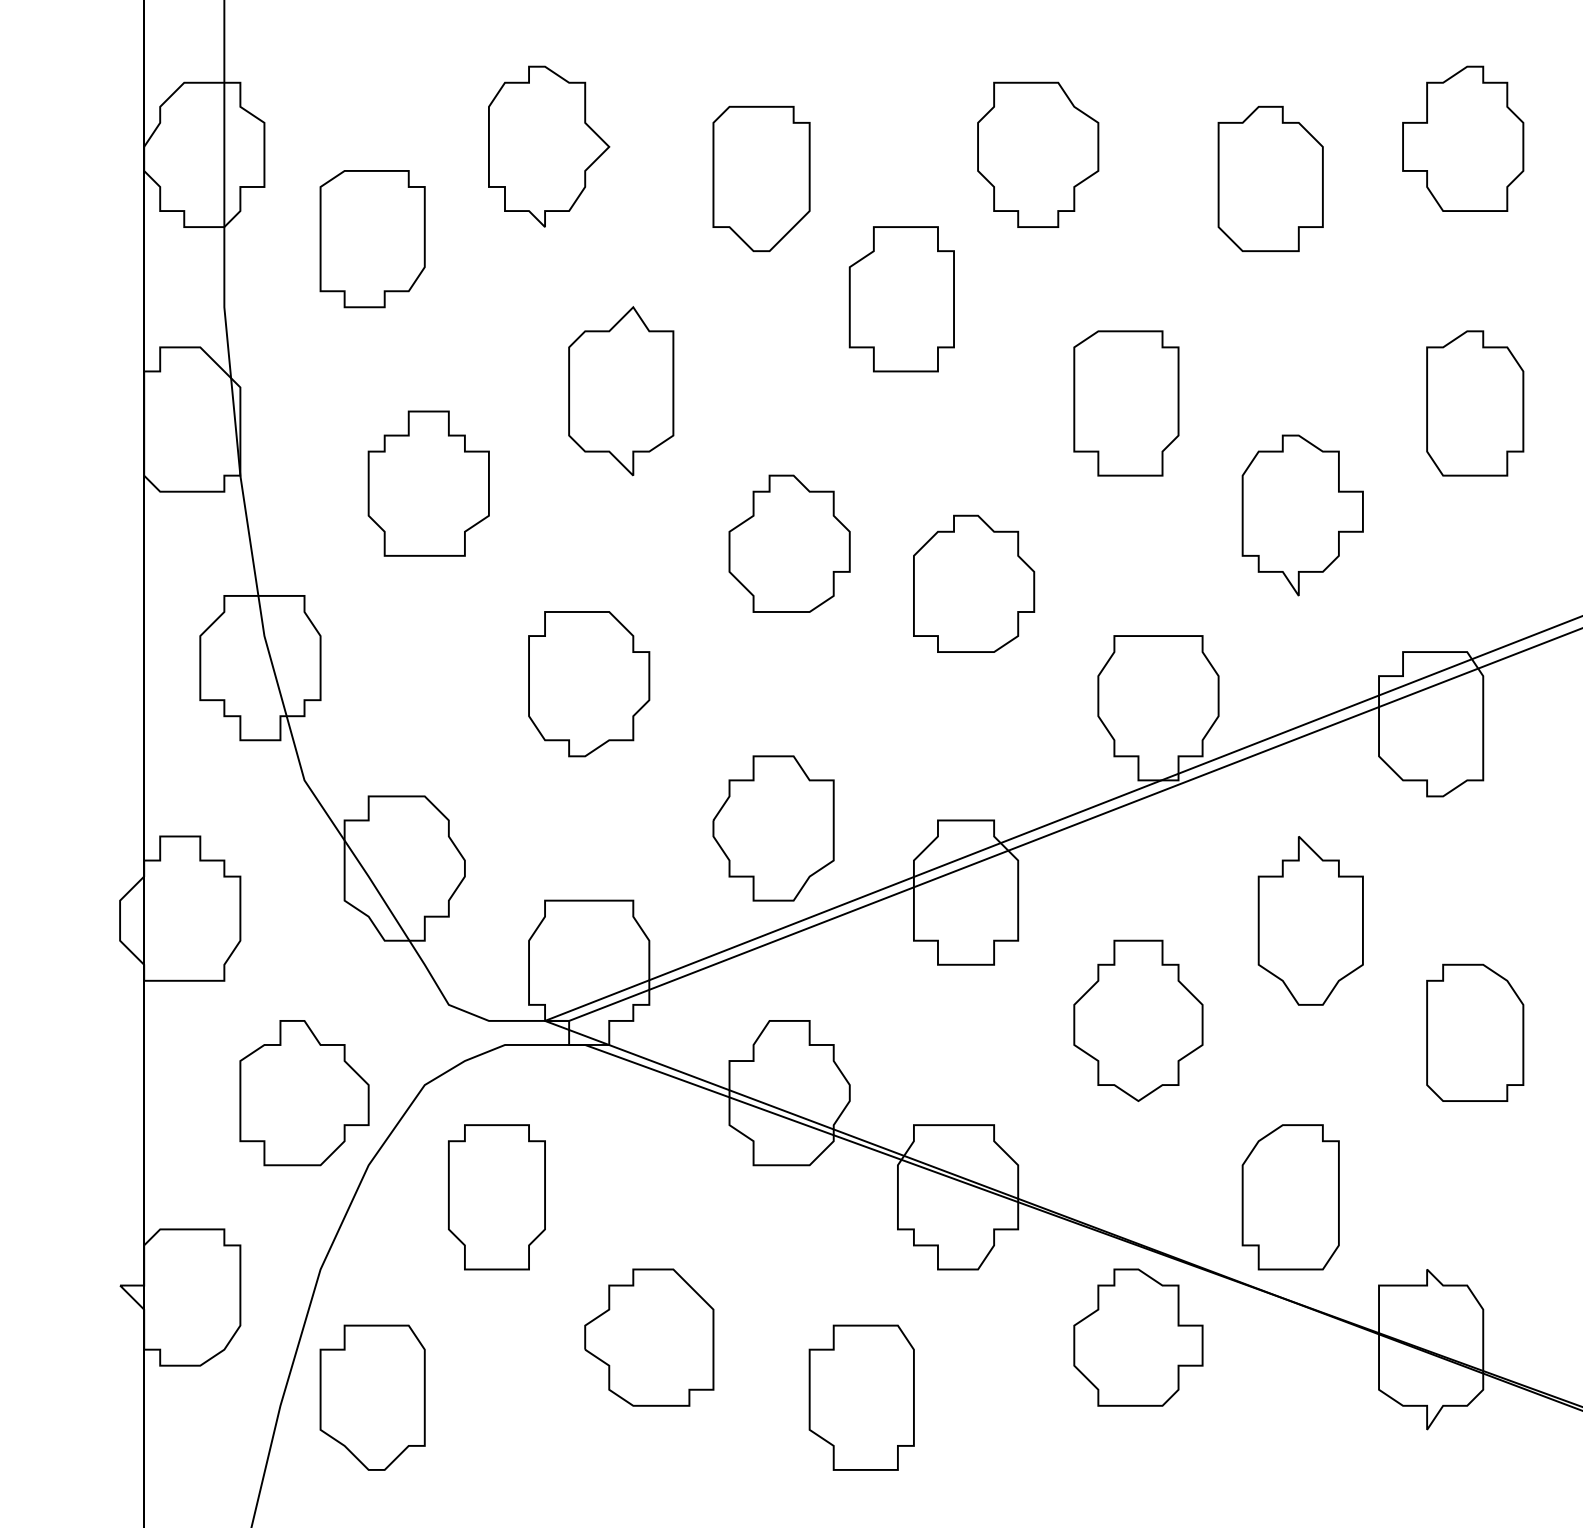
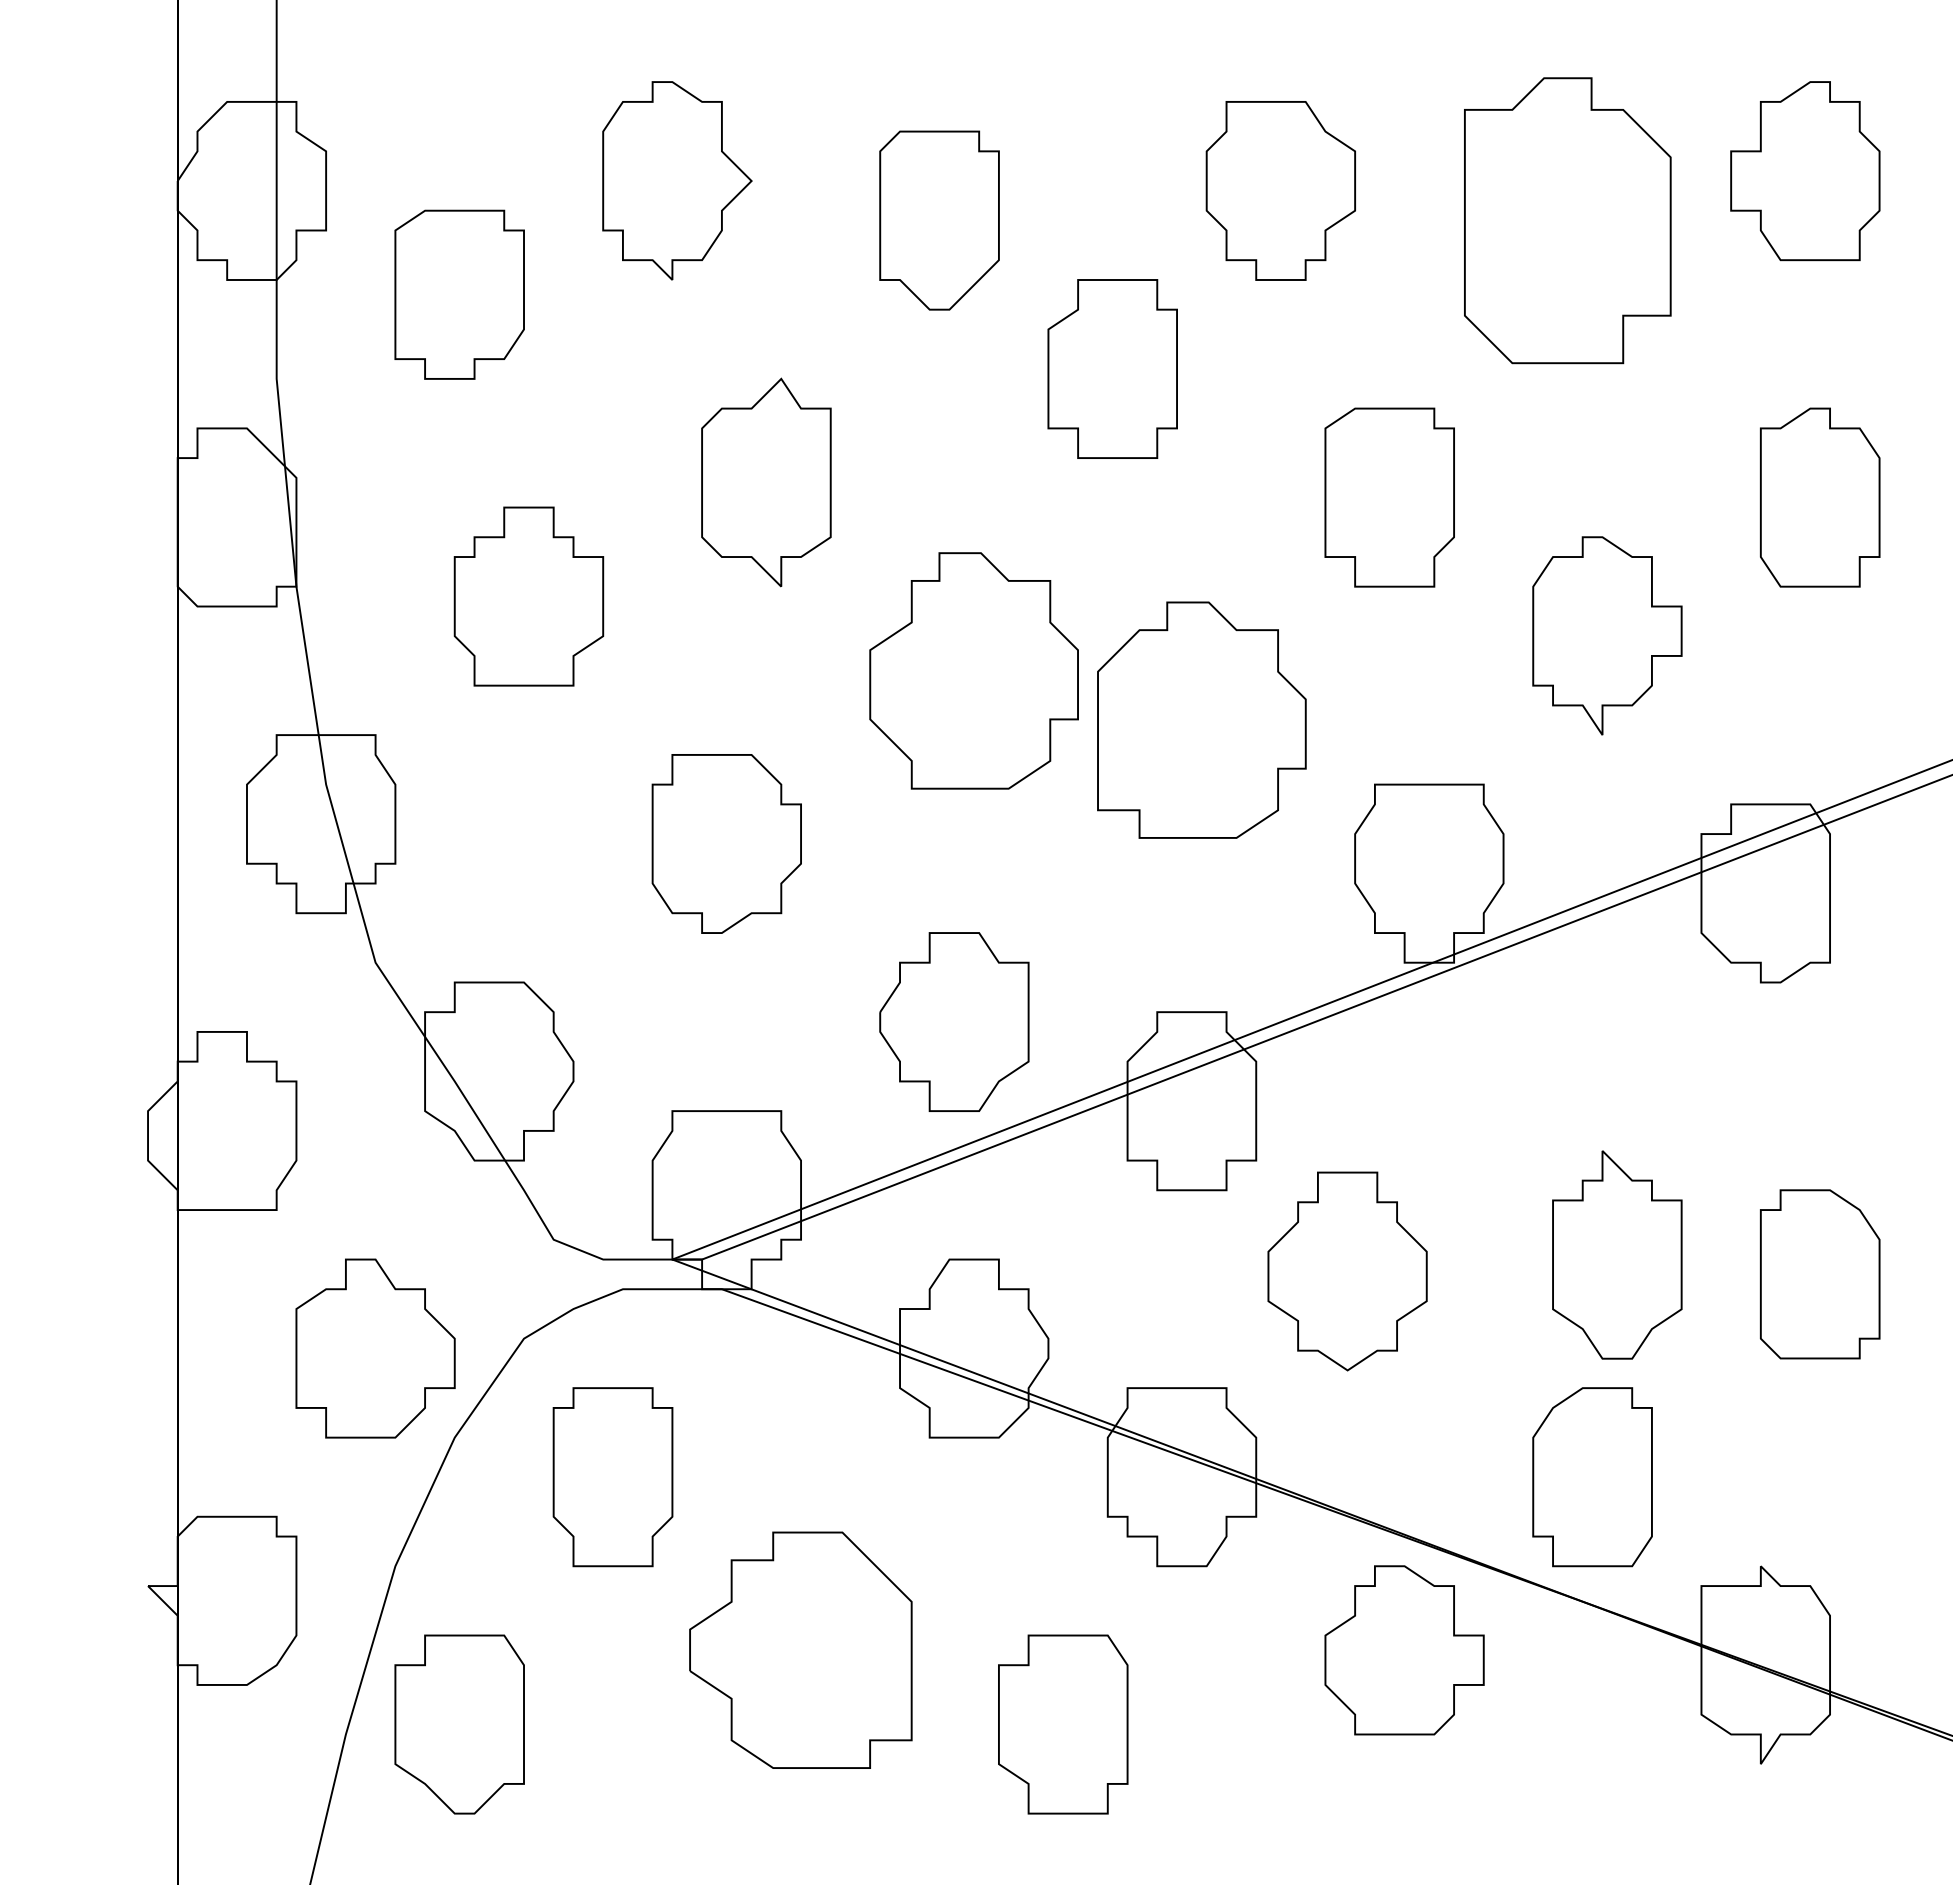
part: (1270, 178) -> (1567, 220), size x1.6
part: (789, 543) -> (974, 670), size x1.4
part: (973, 584) -> (1201, 720), size x1.4
part: (1310, 920) -> (1617, 1254), moved
part: (1138, 1020) -> (1347, 1271), moved
part: (649, 1337) -> (801, 1650), size x1.4

